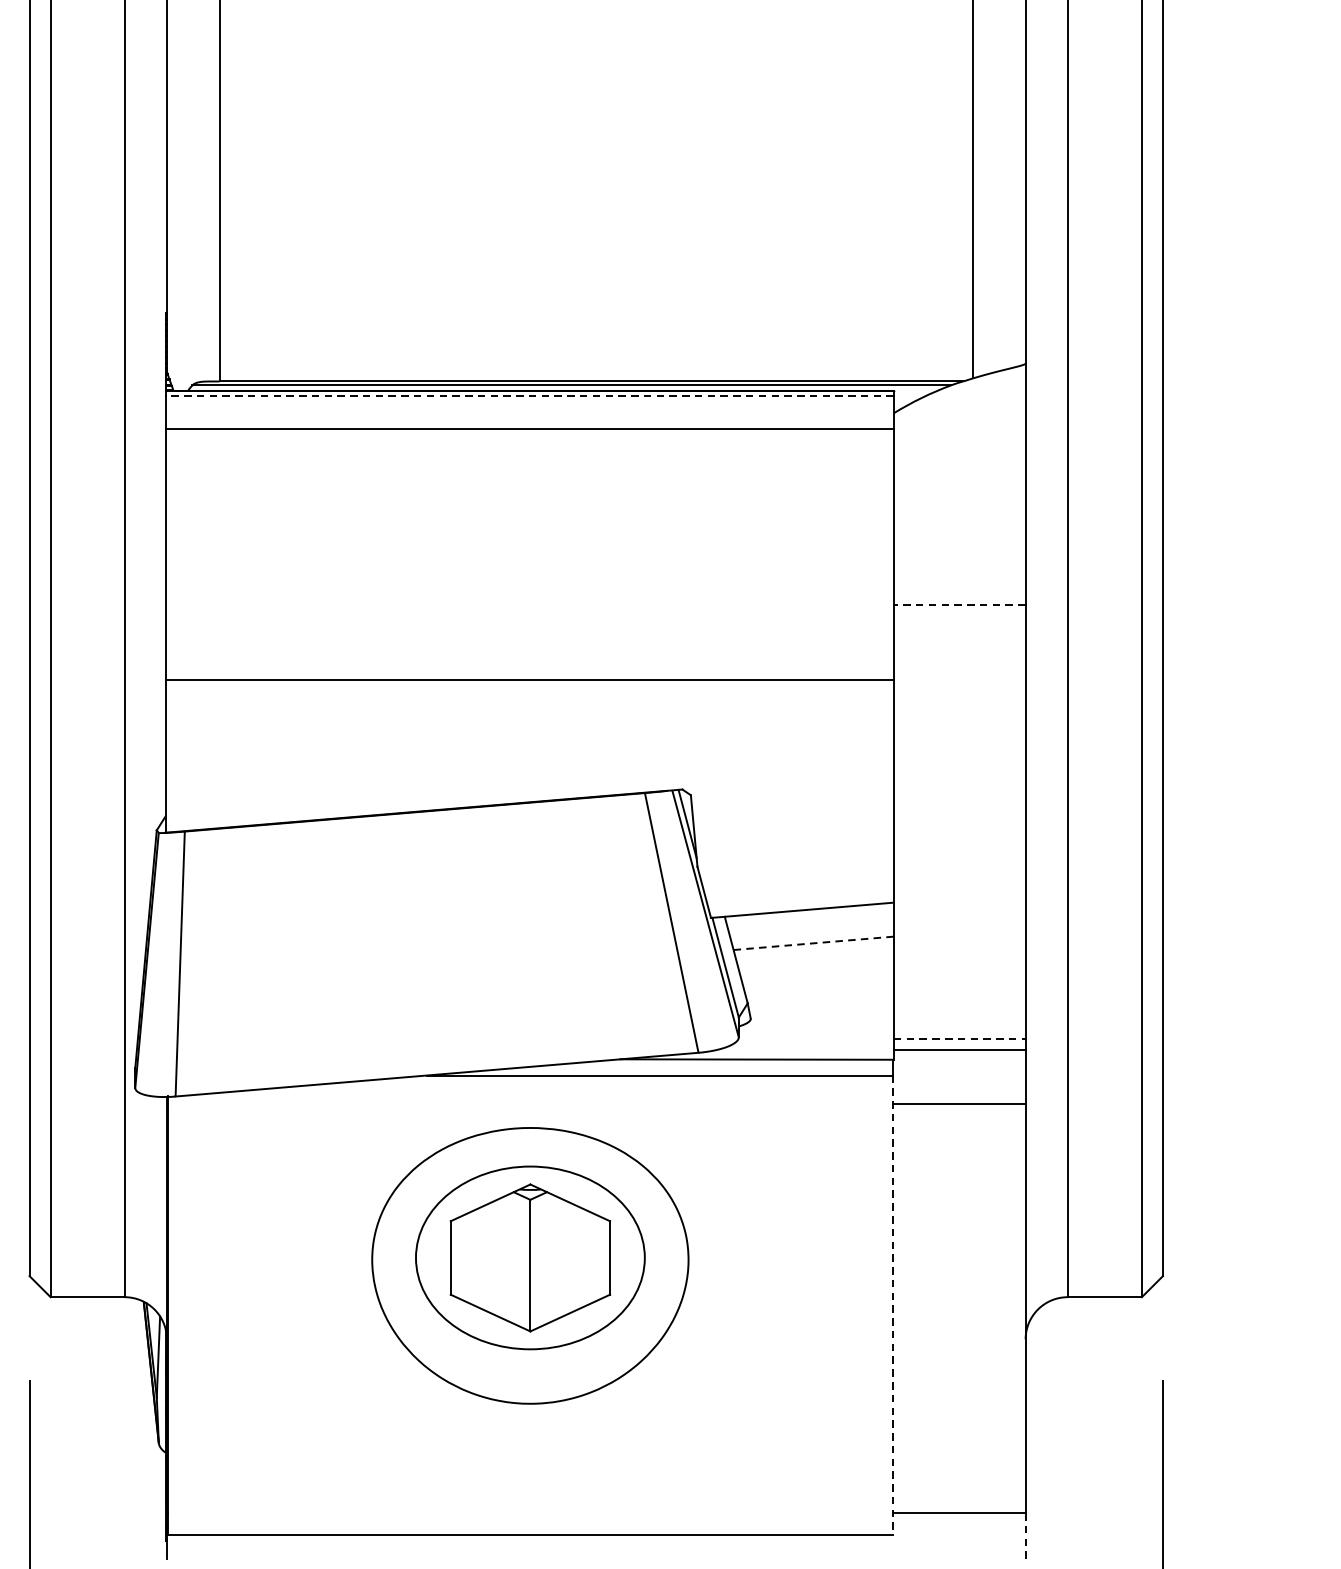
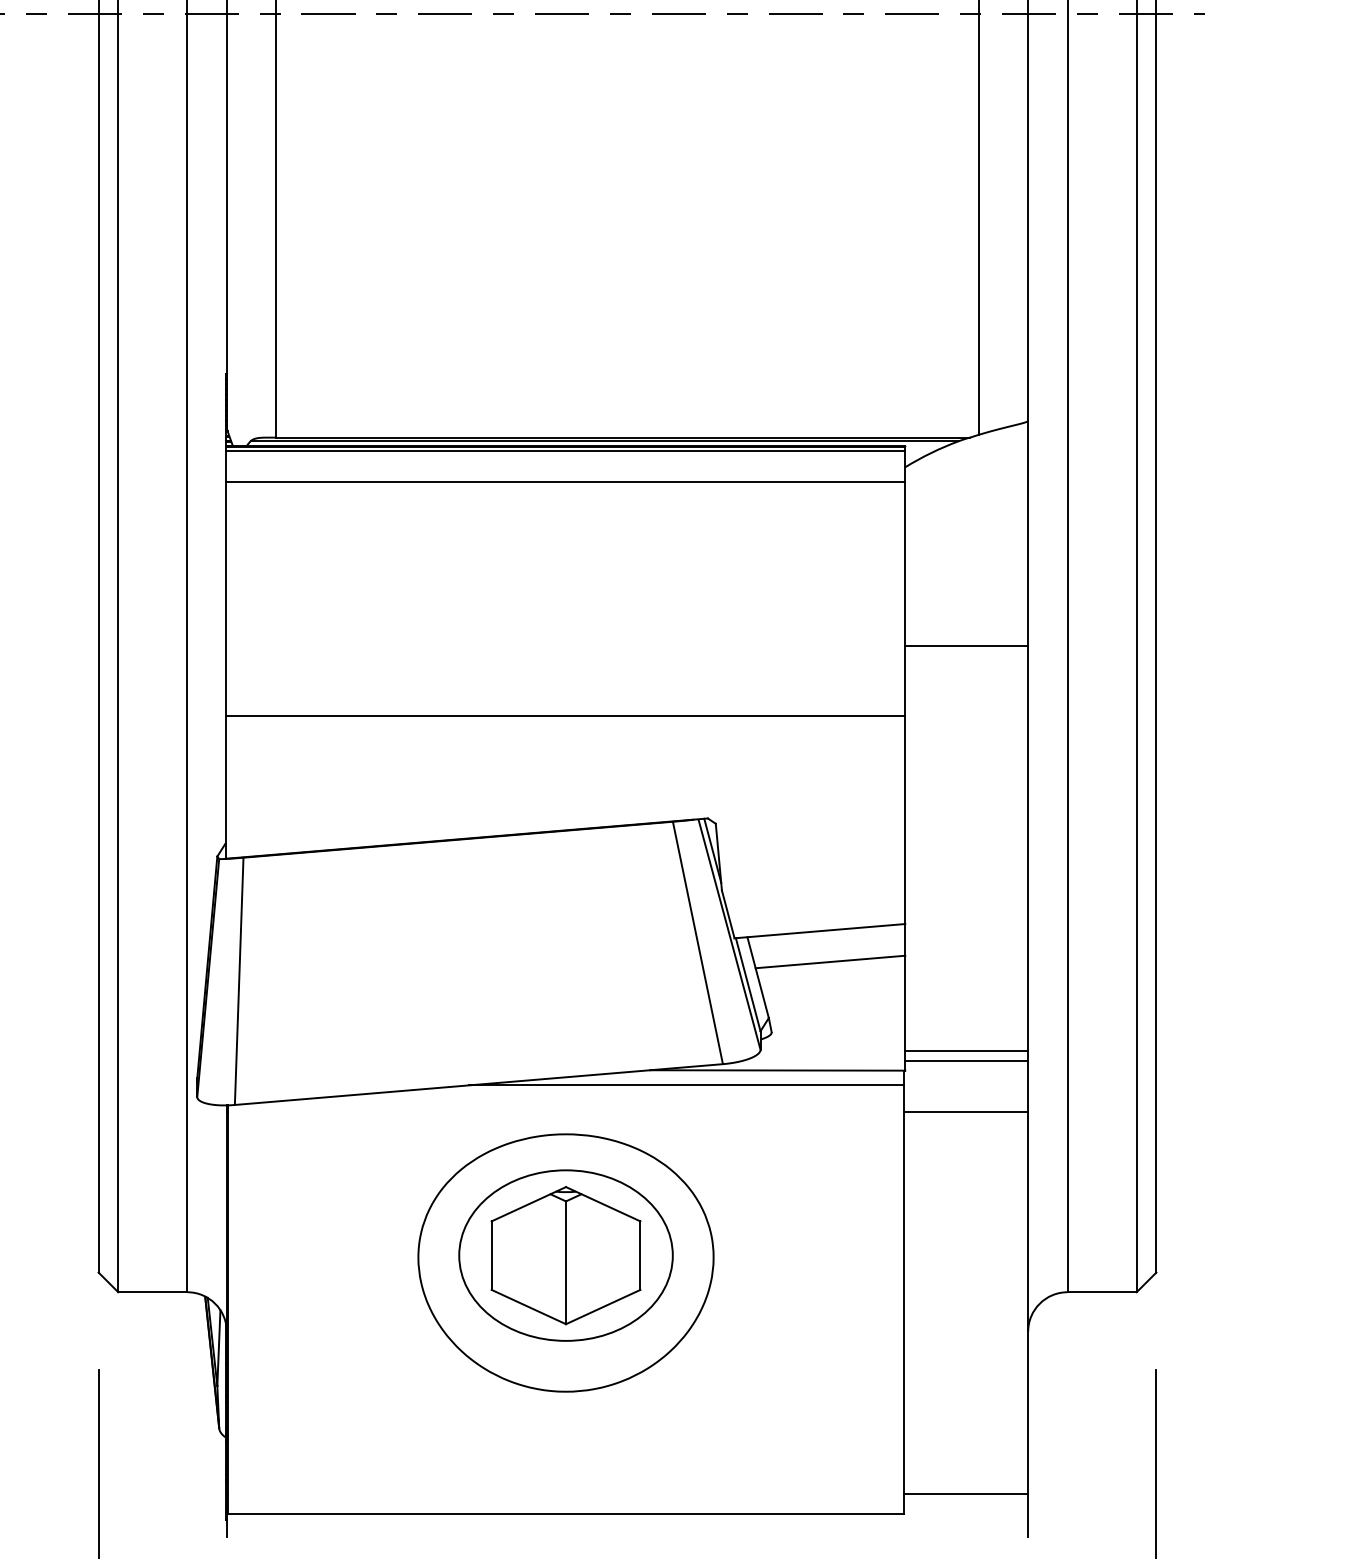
line: (529, 396) -> (565, 451), dashed -> solid
line: (959, 605) -> (966, 646), dashed -> solid
line: (813, 942) -> (830, 961), dashed -> solid
line: (960, 1038) -> (967, 1050), dashed -> solid
line: (893, 1306) -> (904, 1300), dashed -> solid
line: (1025, 1536) -> (1028, 1515), dashed -> solid

